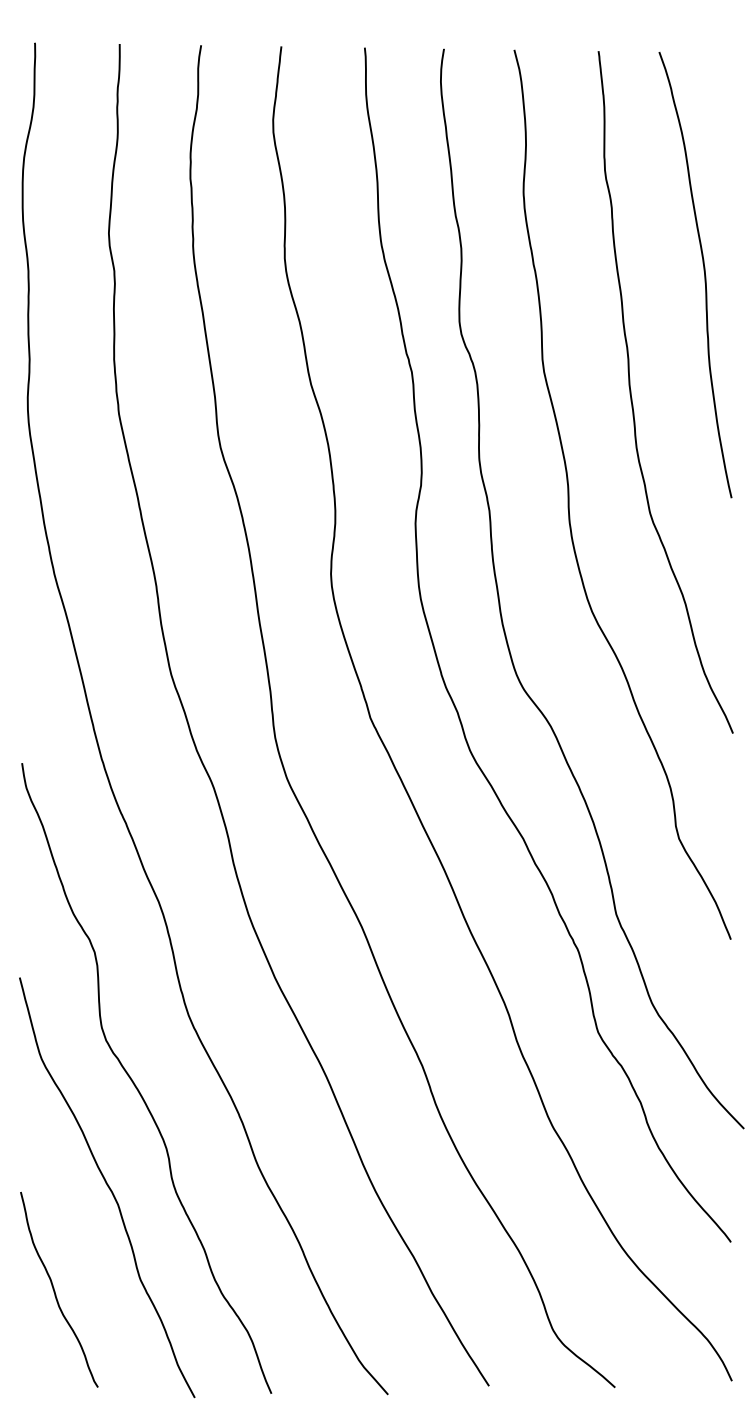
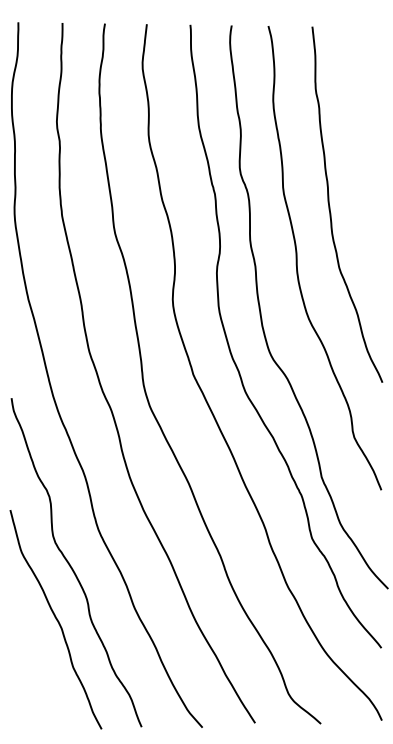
curve: (702, 271) -> (366, 141), removed
curve: (56, 1290) -> (29, 673), removed

